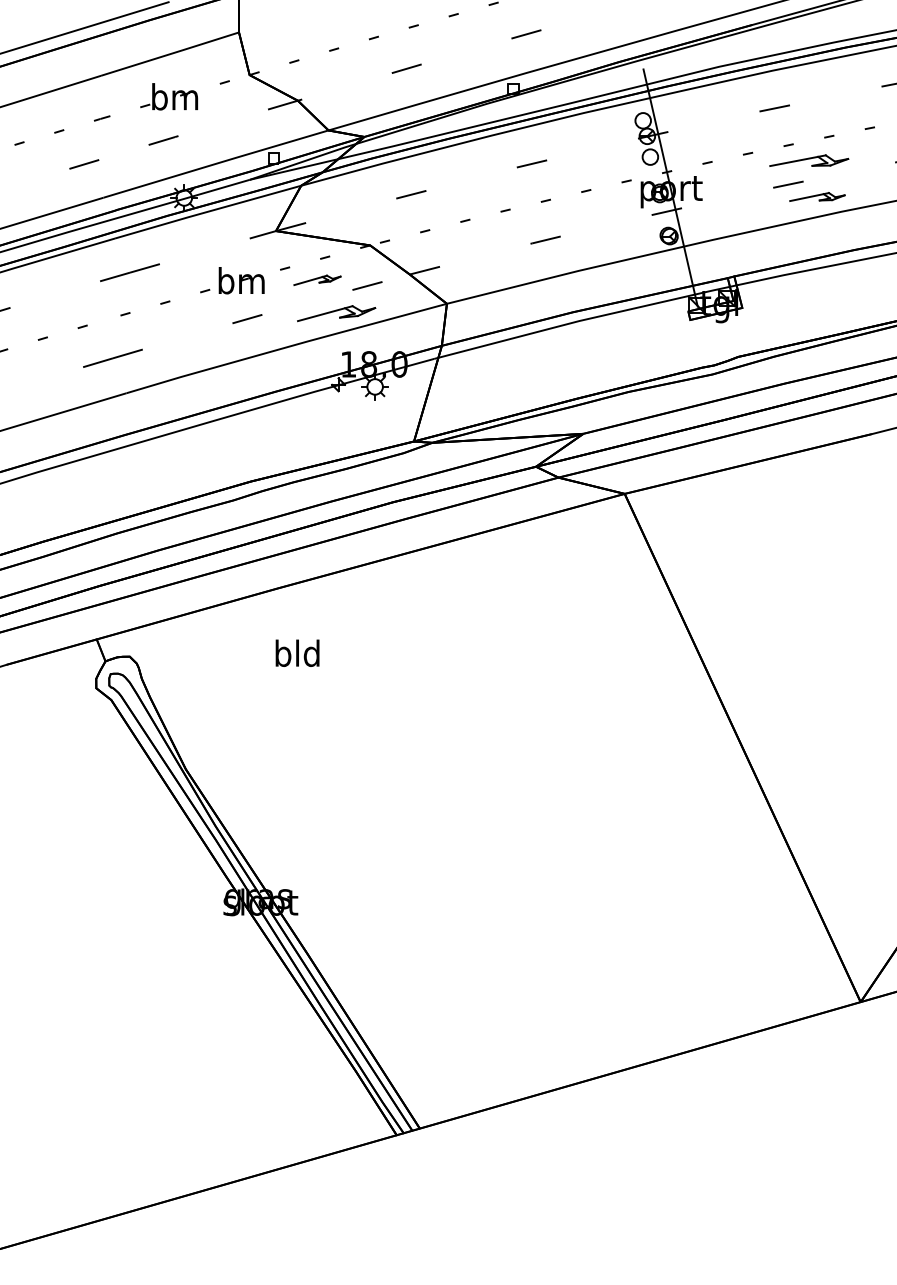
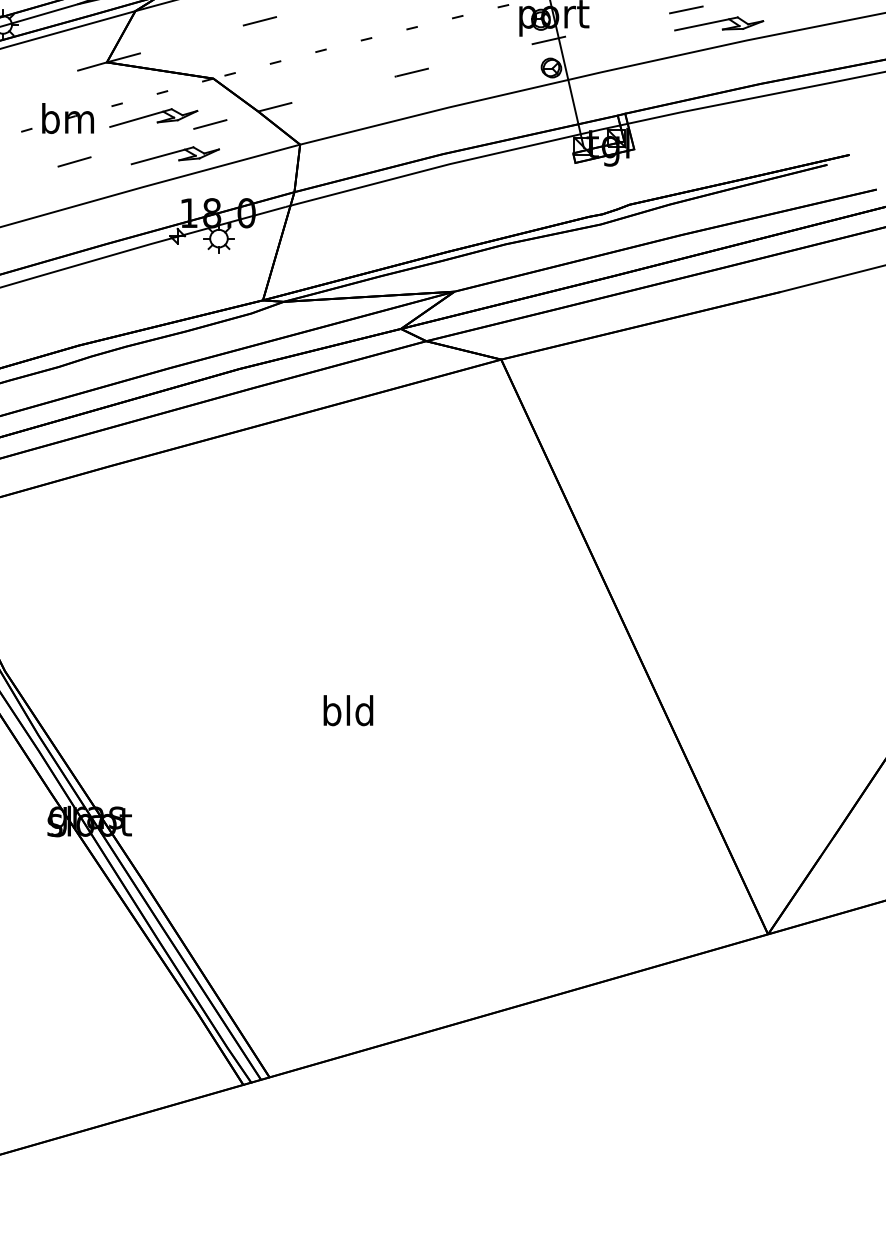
part: (817, 196) -> (719, 23), size x1.43
part: (317, 280) -> (153, 118), size x1.67
text: (297, 652) -> (348, 709), moved

